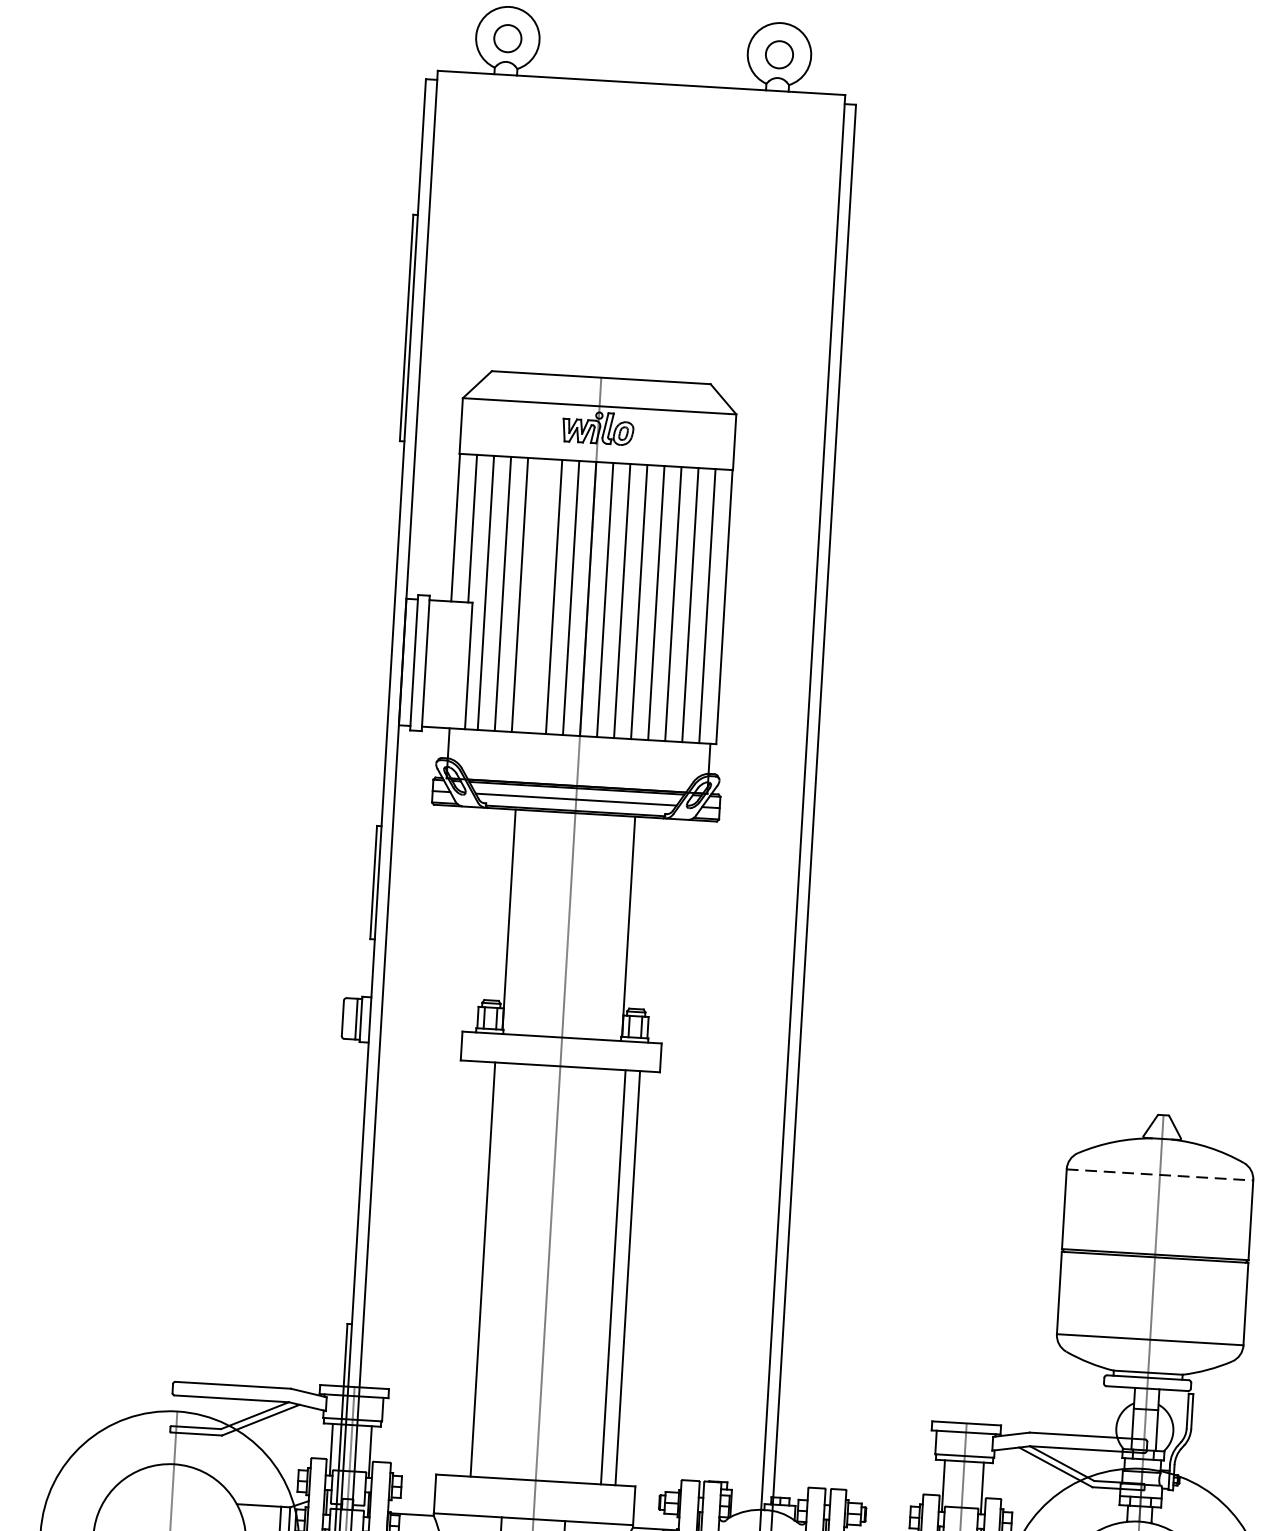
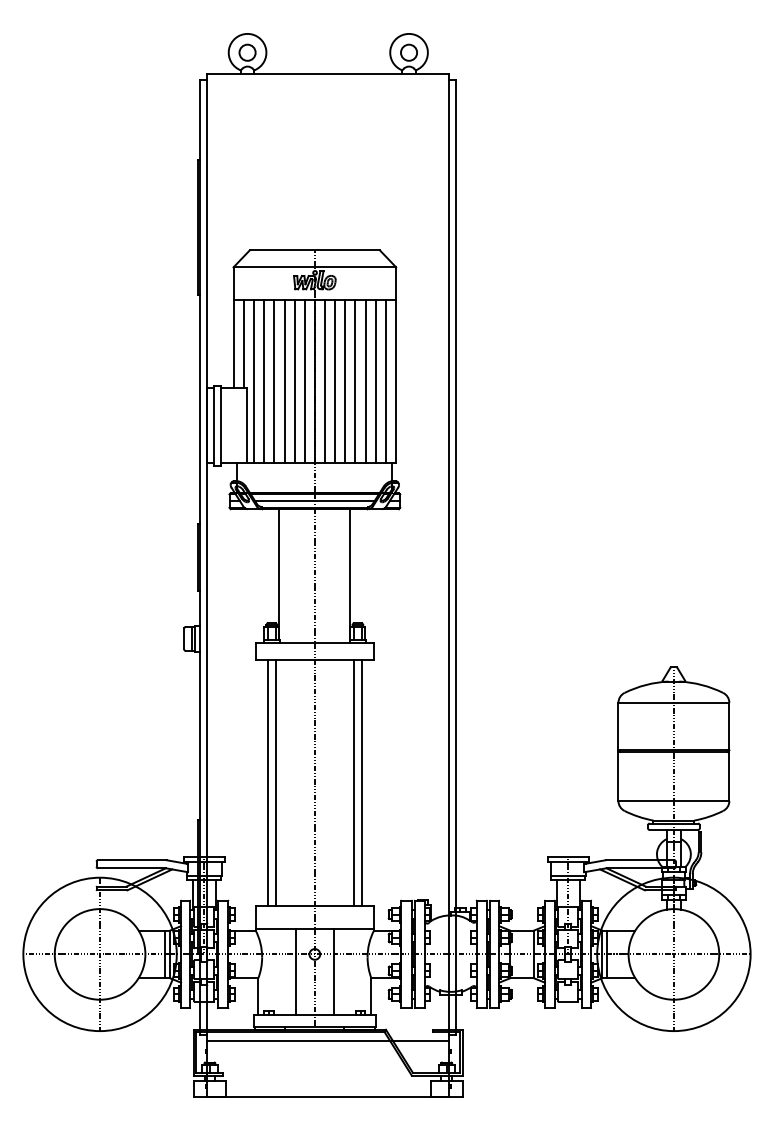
line: (537, 595) -> (284, 381), added
line: (1161, 1174) -> (674, 702), dashed -> solid
line: (468, 1268) -> (267, 782), added

